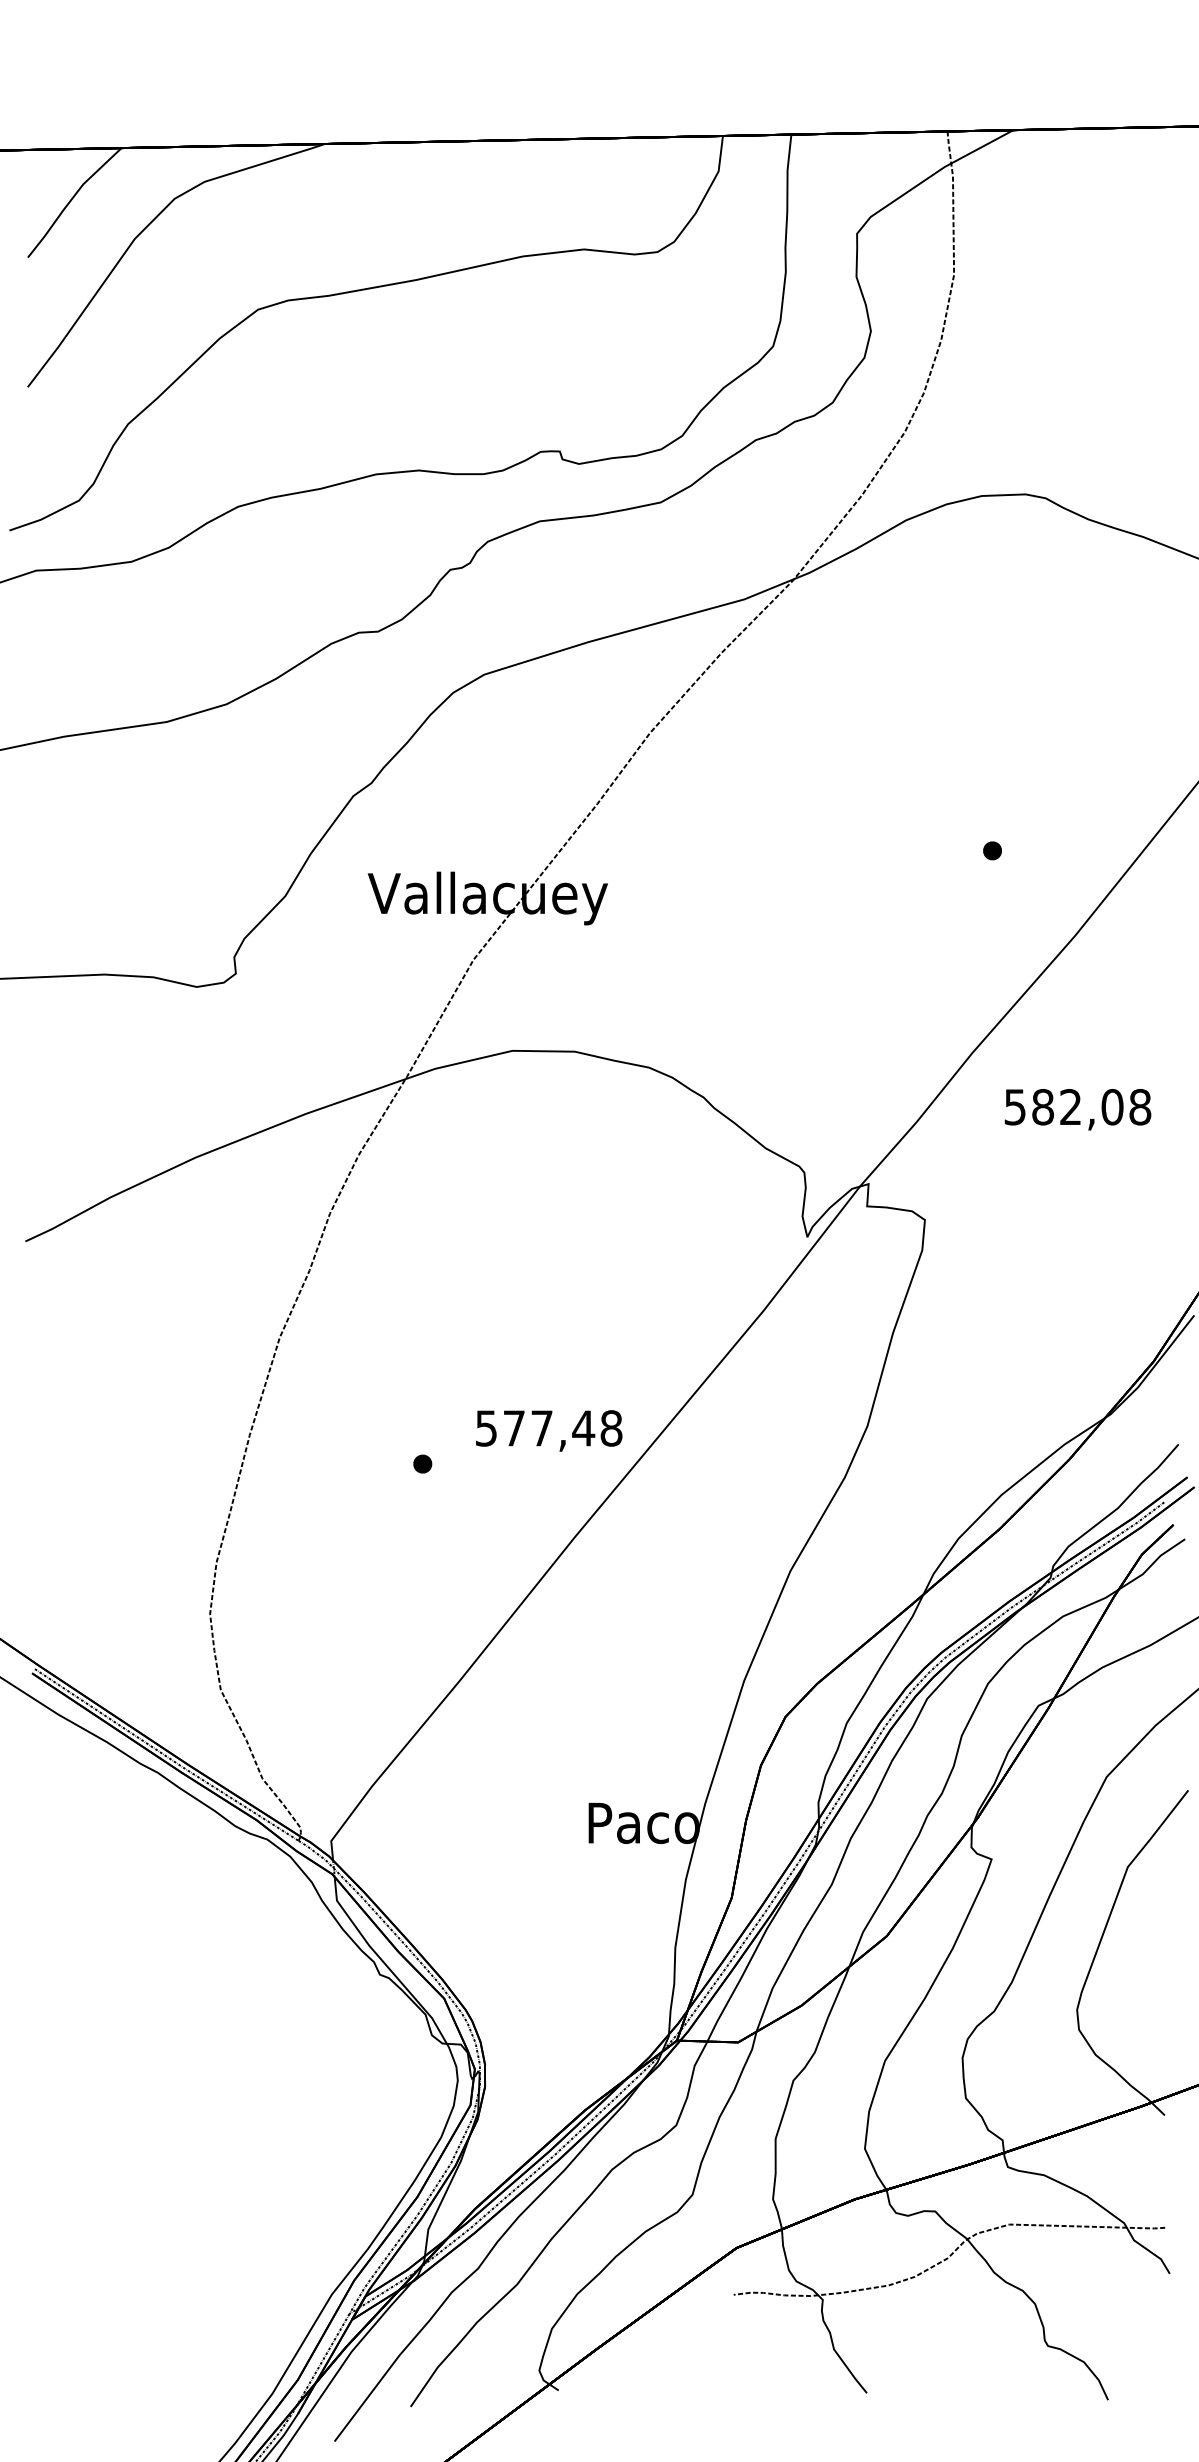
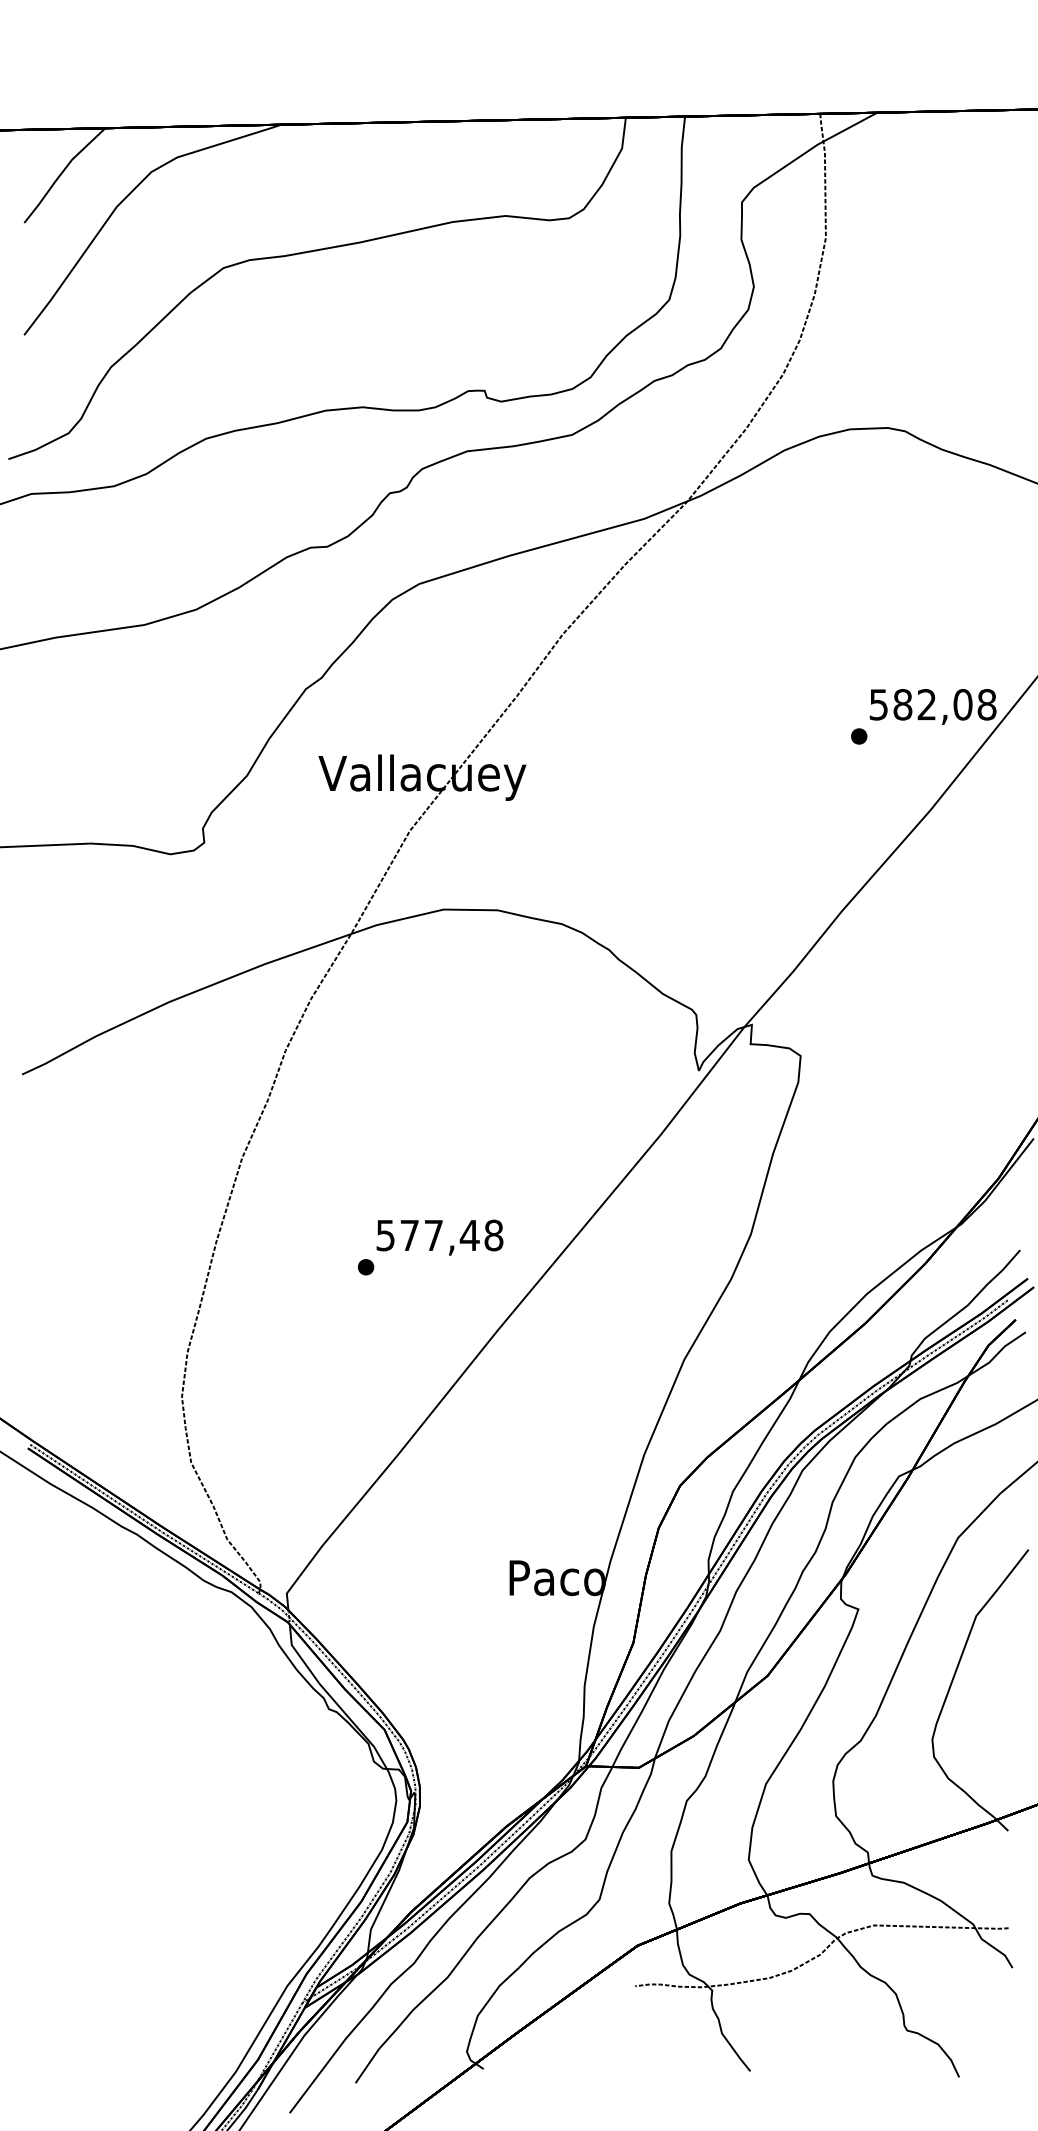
text: (1077, 1109) -> (932, 706), moved
text: (549, 1430) -> (440, 1237), moved

